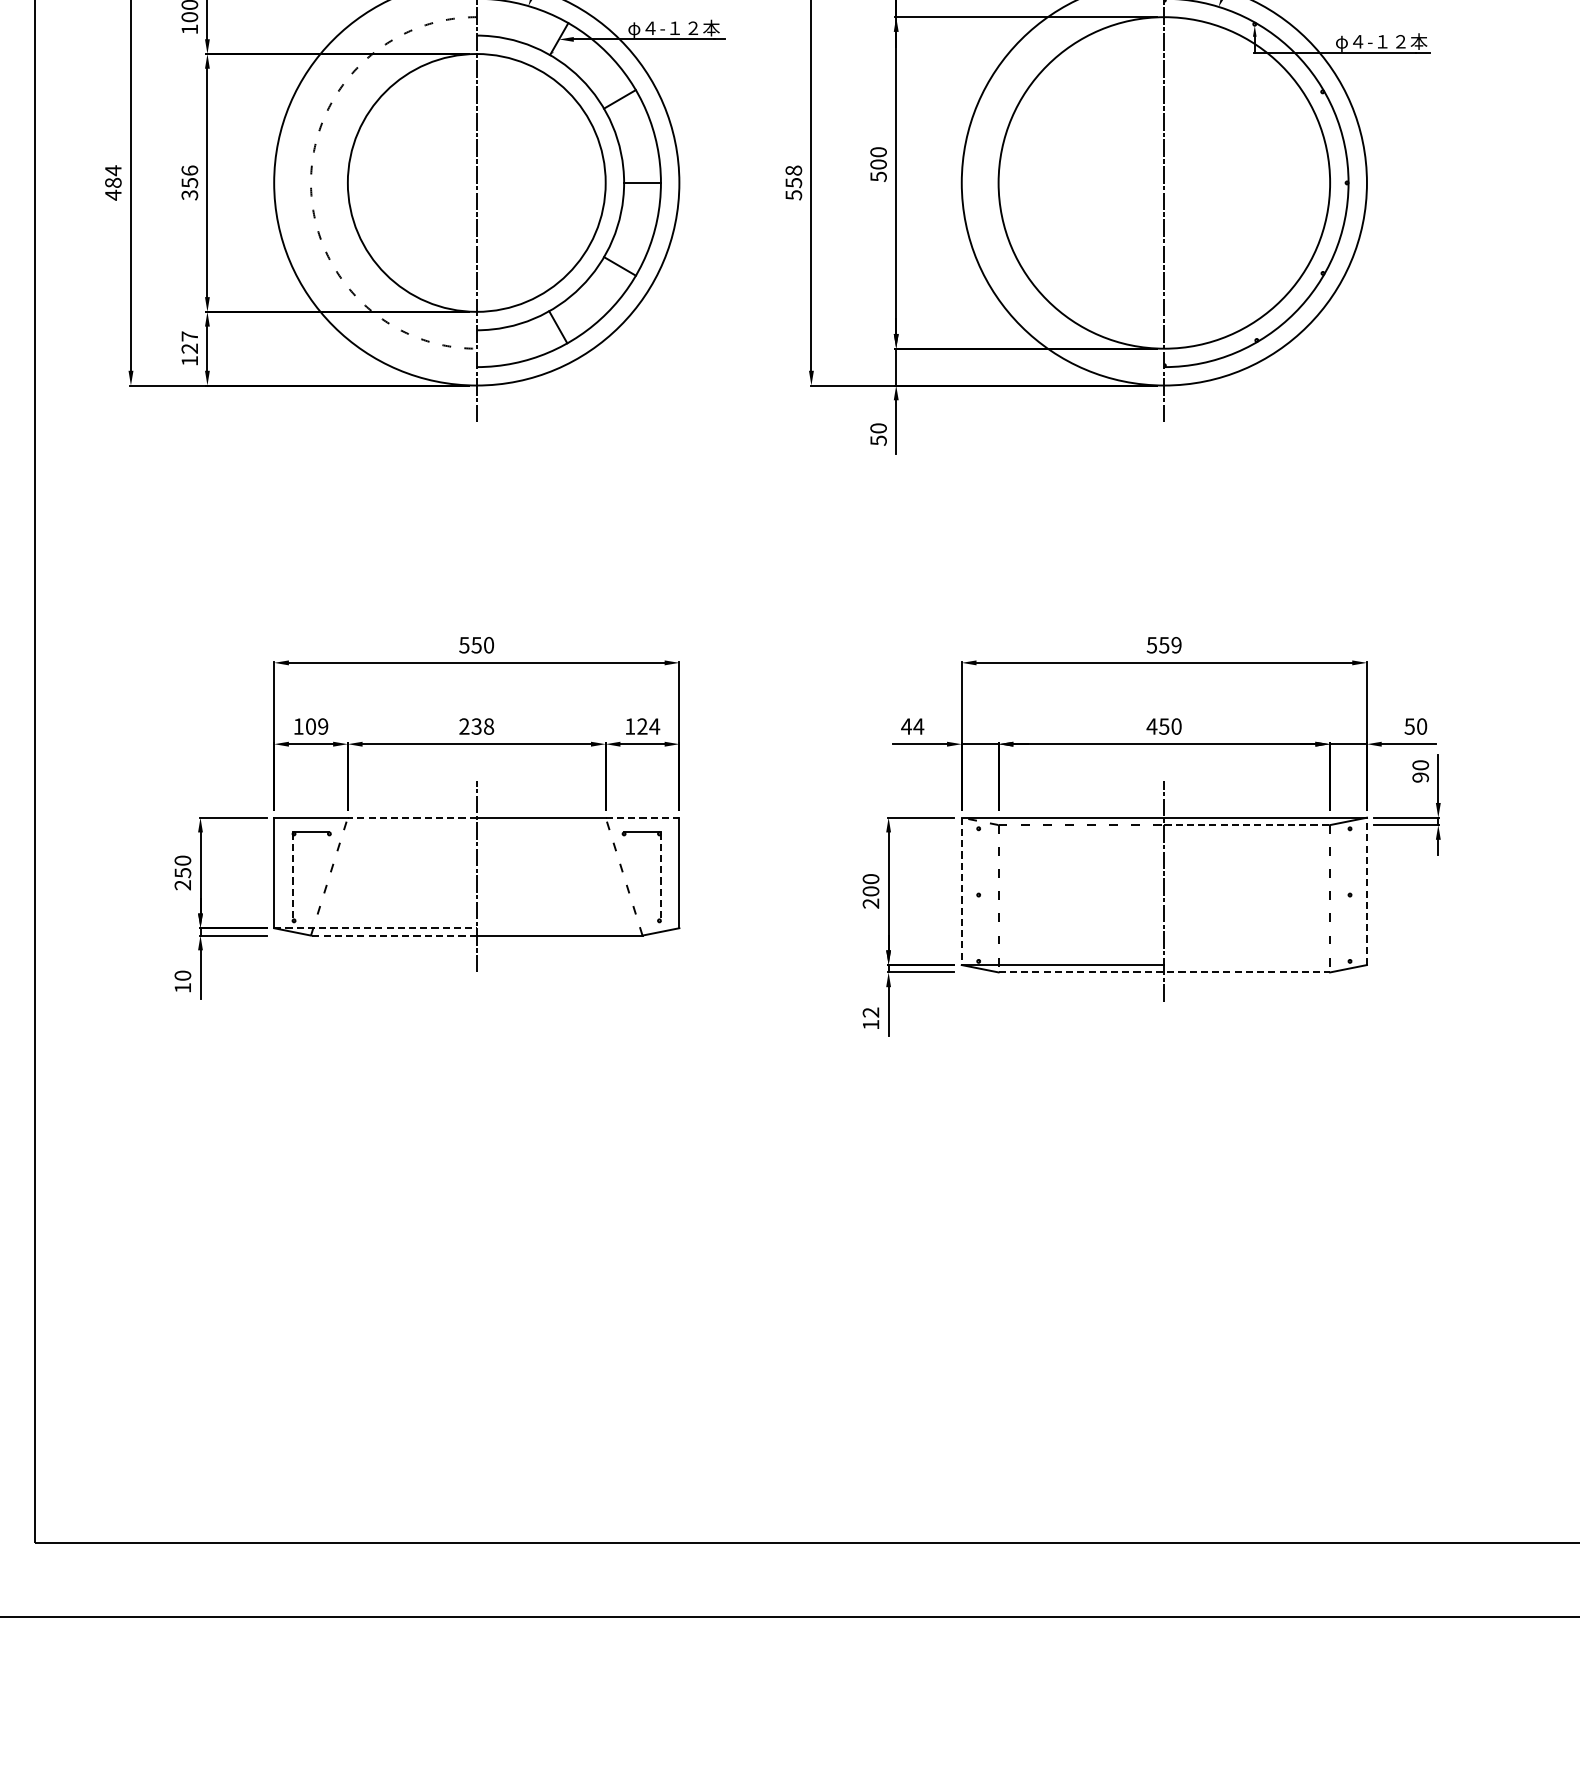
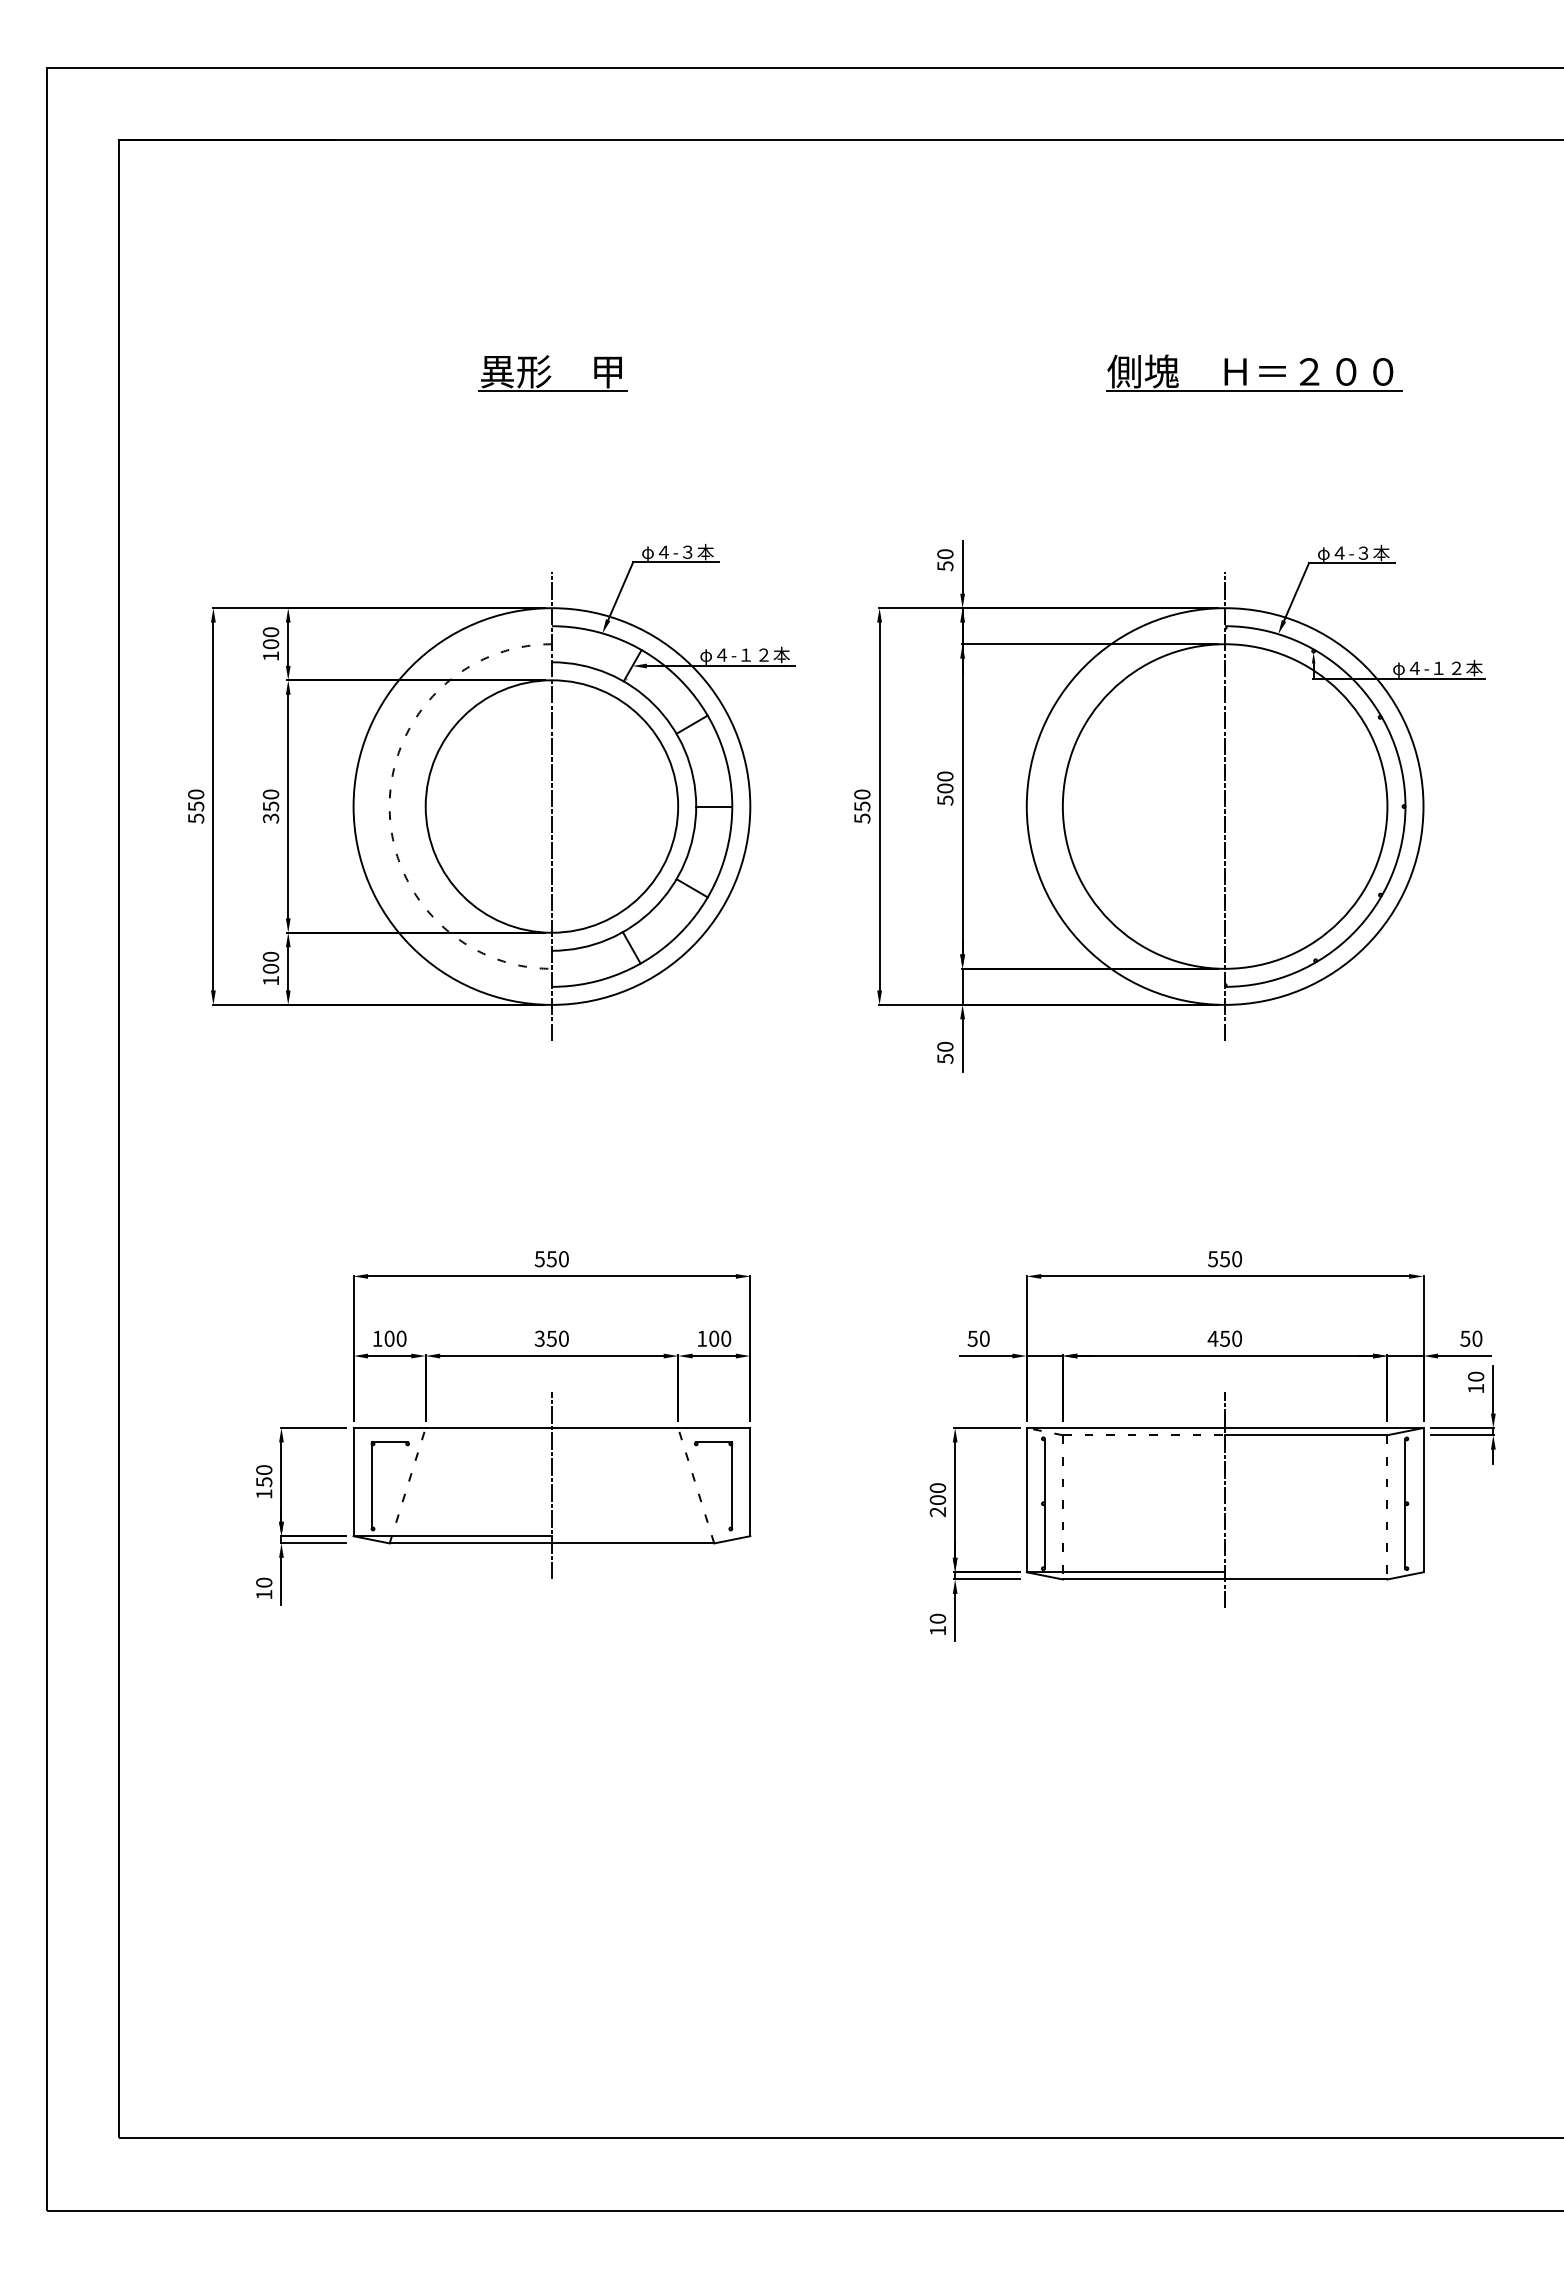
text: (190, 170) -> (271, 794), 356 -> 350
text: (793, 170) -> (862, 794), 558 -> 550
text: (113, 182) -> (196, 806), 484 -> 550
text: (189, 342) -> (270, 962), 127 -> 100
text: (1176, 645) -> (1237, 1259), 559 -> 550
text: (323, 726) -> (401, 1338), 109 -> 100
text: (476, 726) -> (551, 1338), 238 -> 350
text: (648, 726) -> (720, 1338), 124 -> 100
text: (912, 726) -> (978, 1338), 44 -> 50
text: (1421, 777) -> (1476, 1388), 90 -> 10
line: (411, 818) -> (488, 1428), dashed -> solid
line: (642, 818) -> (714, 1428), dashed -> solid
line: (1247, 825) -> (1306, 1435), dashed -> solid
line: (292, 877) -> (371, 1486), dashed -> solid
line: (661, 877) -> (732, 1486), dashed -> solid
text: (183, 885) -> (264, 1494), 250 -> 150
line: (1366, 890) -> (1423, 1499), dashed -> solid
line: (961, 891) -> (1026, 1500), dashed -> solid
line: (979, 894) -> (1044, 1503), added
line: (1348, 894) -> (1405, 1503), added
line: (376, 928) -> (453, 1536), dashed -> solid
line: (393, 935) -> (470, 1543), dashed -> solid
line: (1164, 972) -> (1225, 1579), dashed -> solid
text: (870, 1012) -> (937, 1618), 12 -> 10

